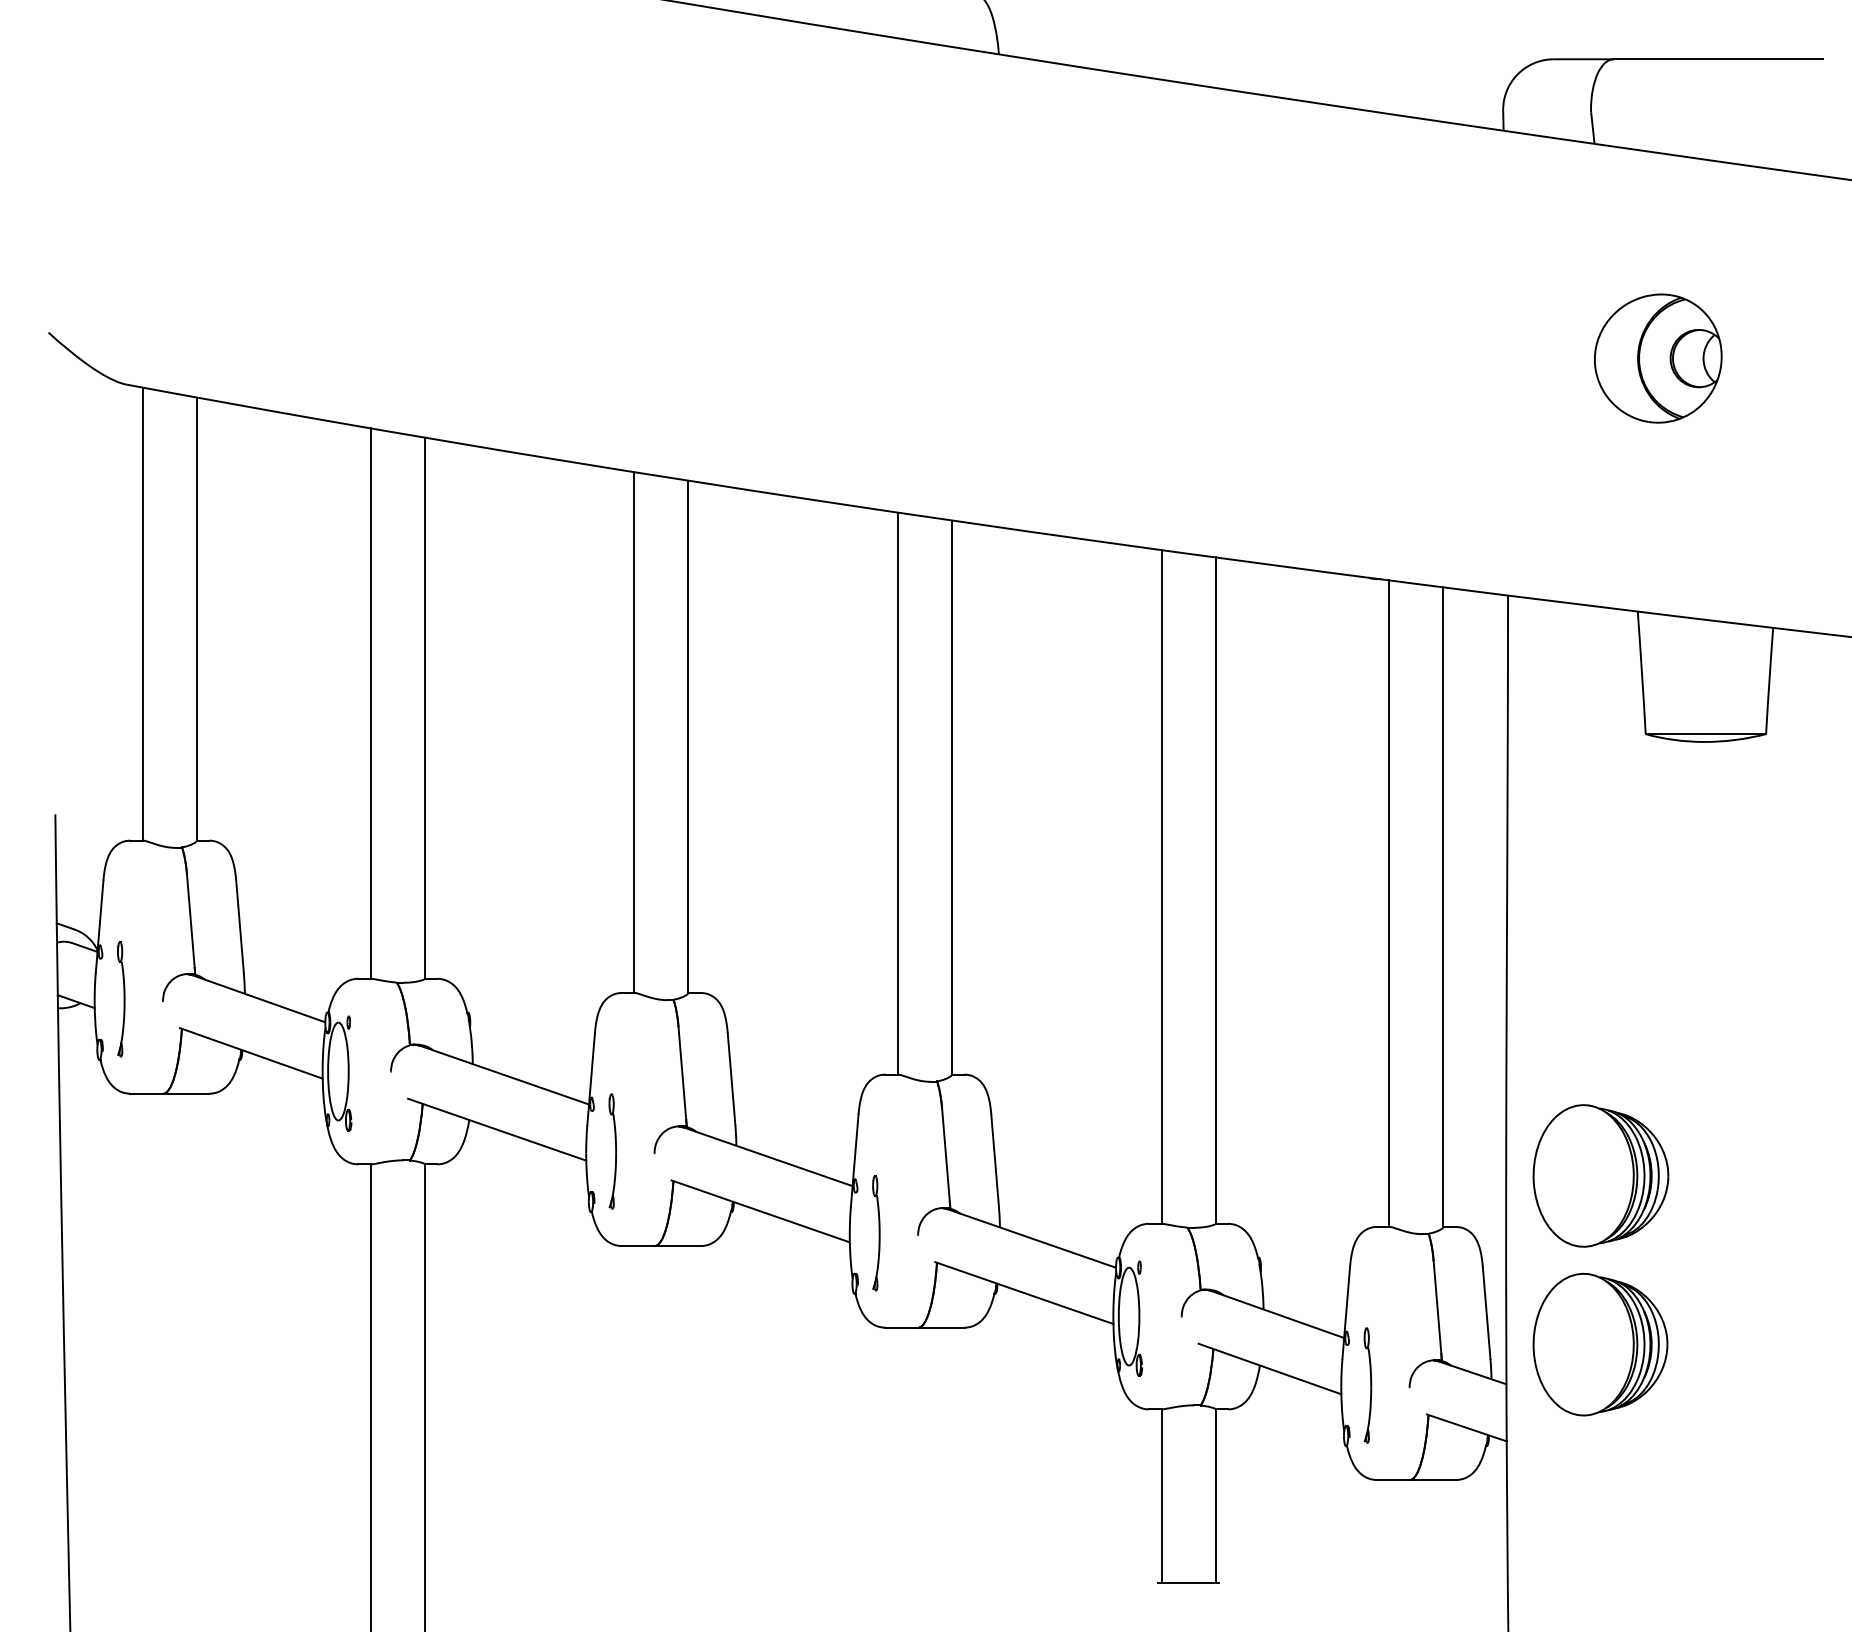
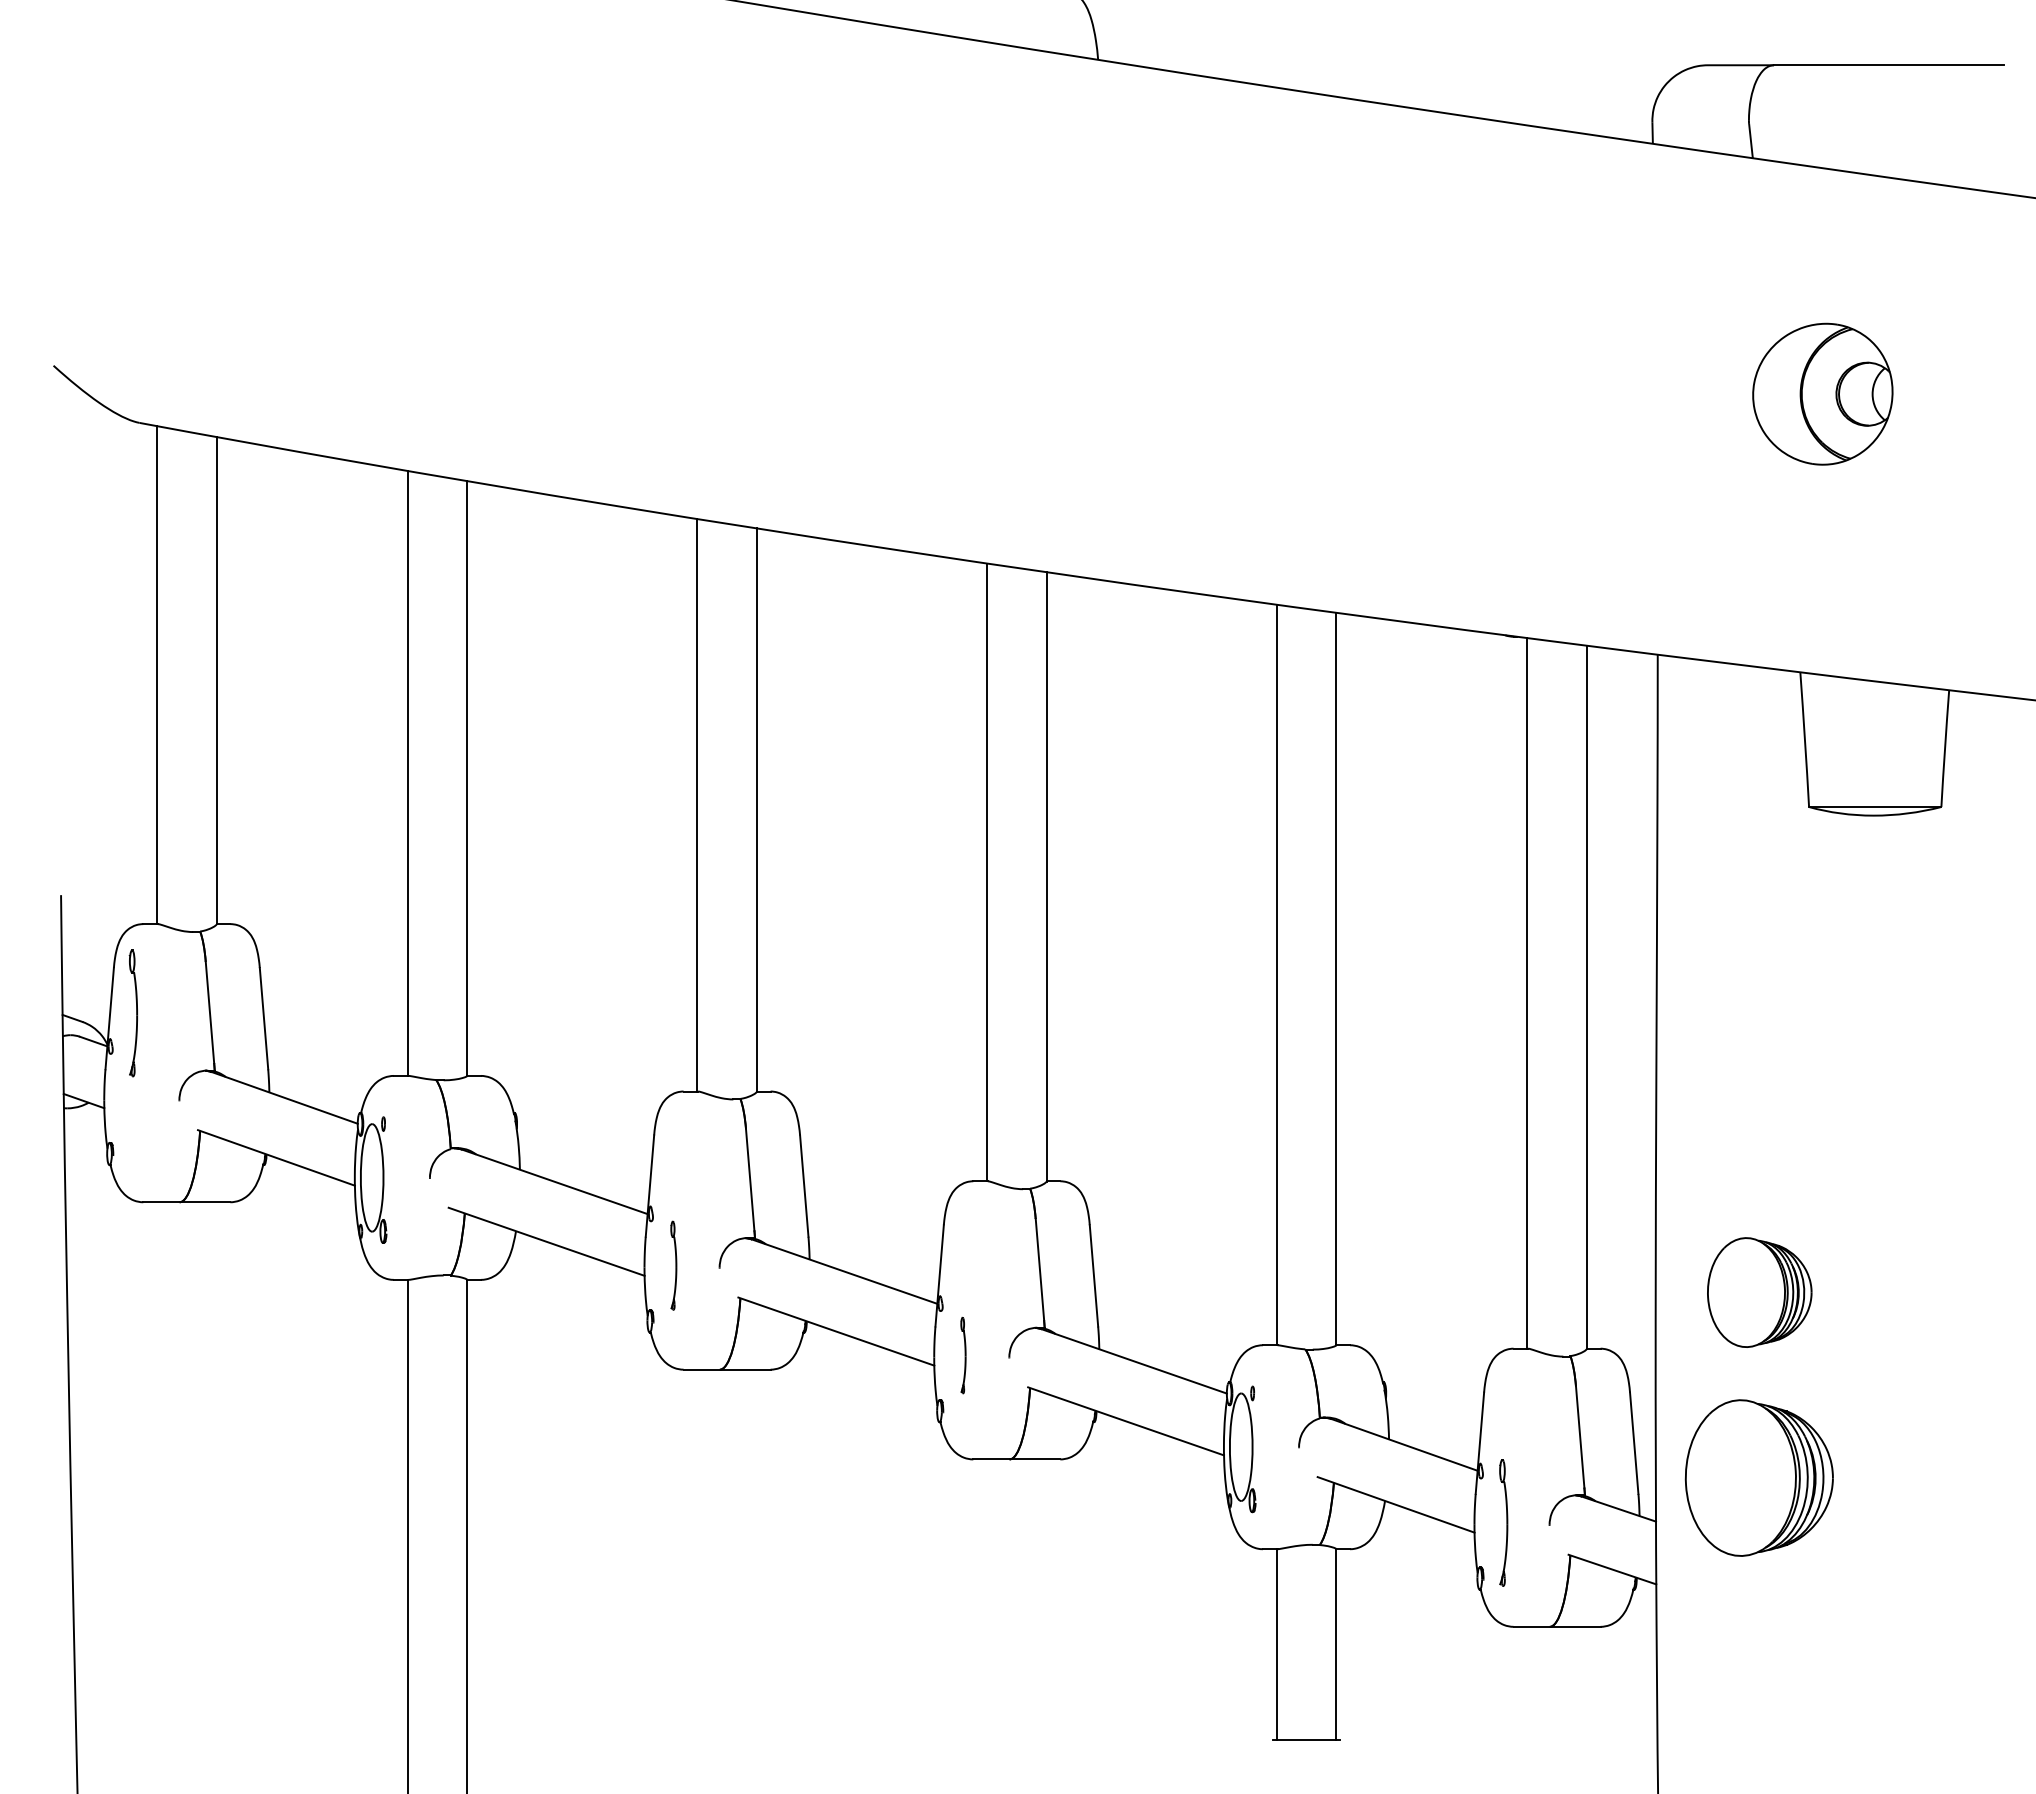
part: (120, 999) -> (132, 1013), moved
part: (612, 1151) -> (673, 1265), size x0.7
part: (1600, 1175) -> (1759, 1292), size x0.7
part: (876, 1233) -> (963, 1355), size x0.6

